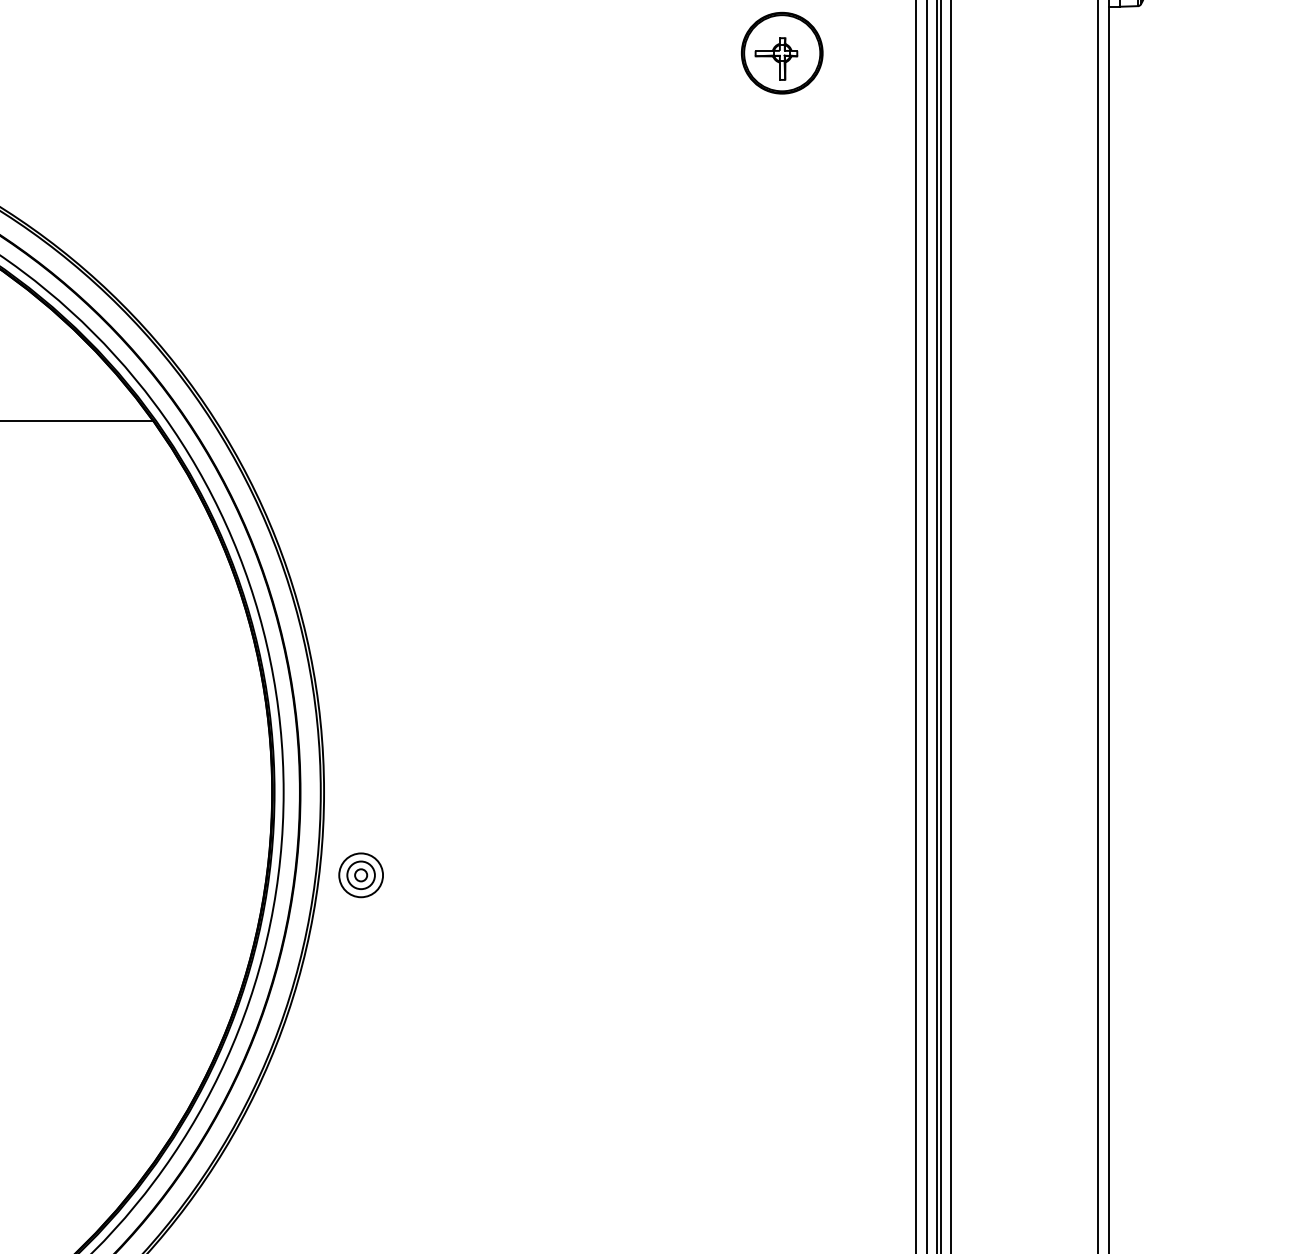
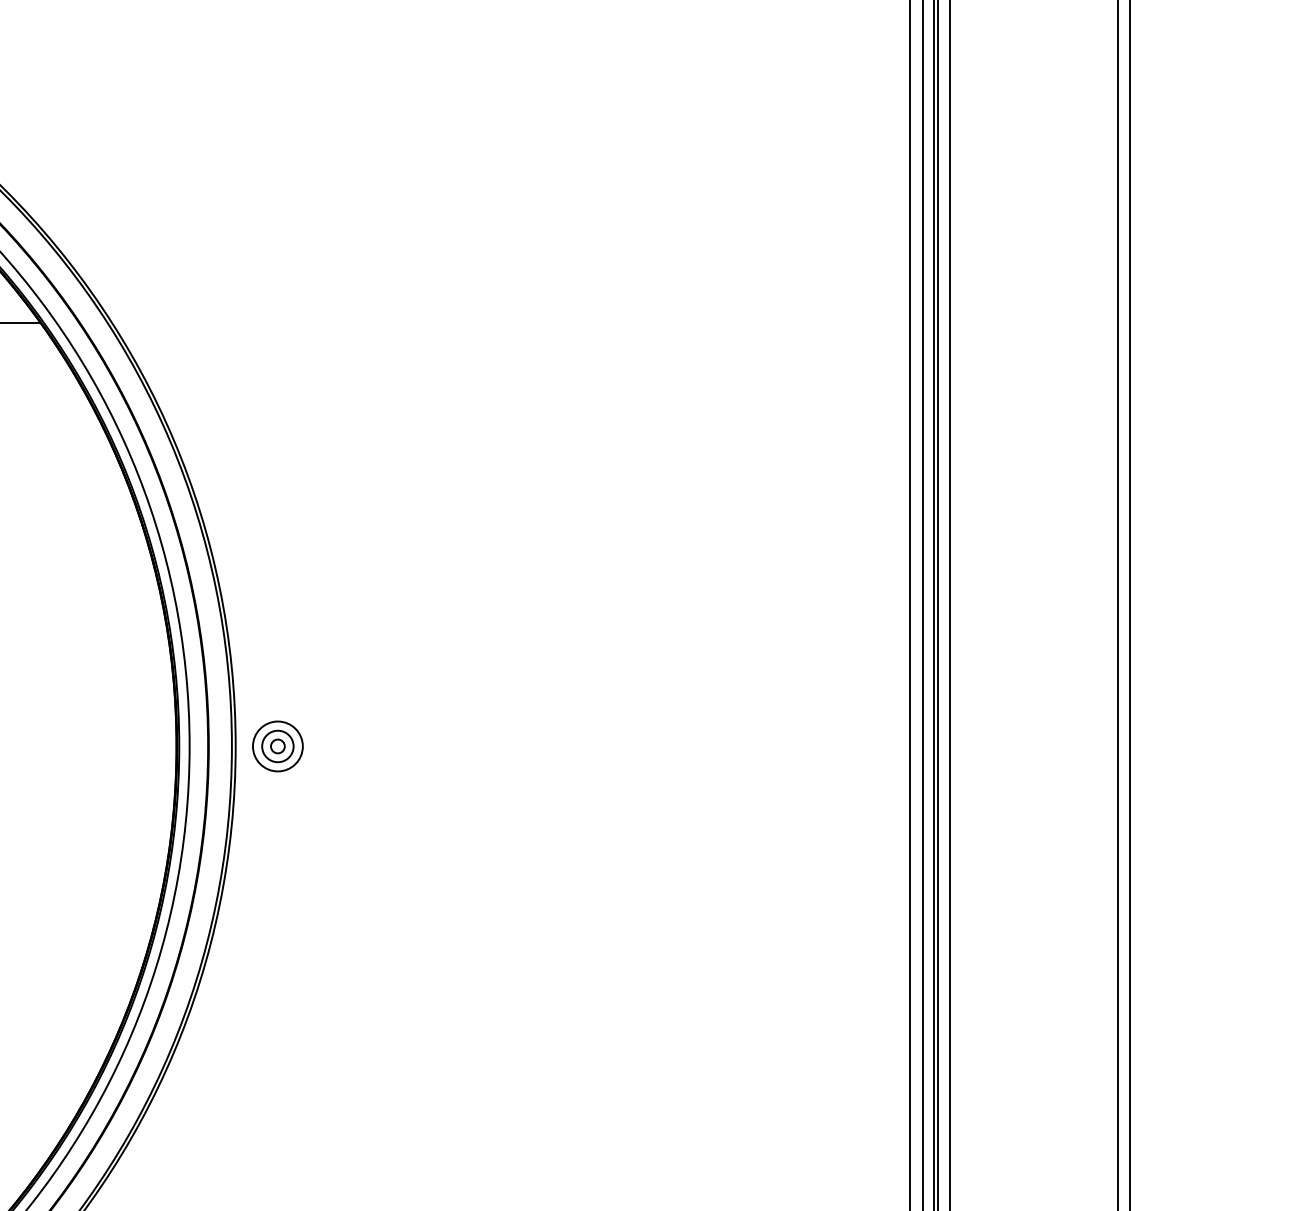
part: (360, 875) -> (277, 746), moved

